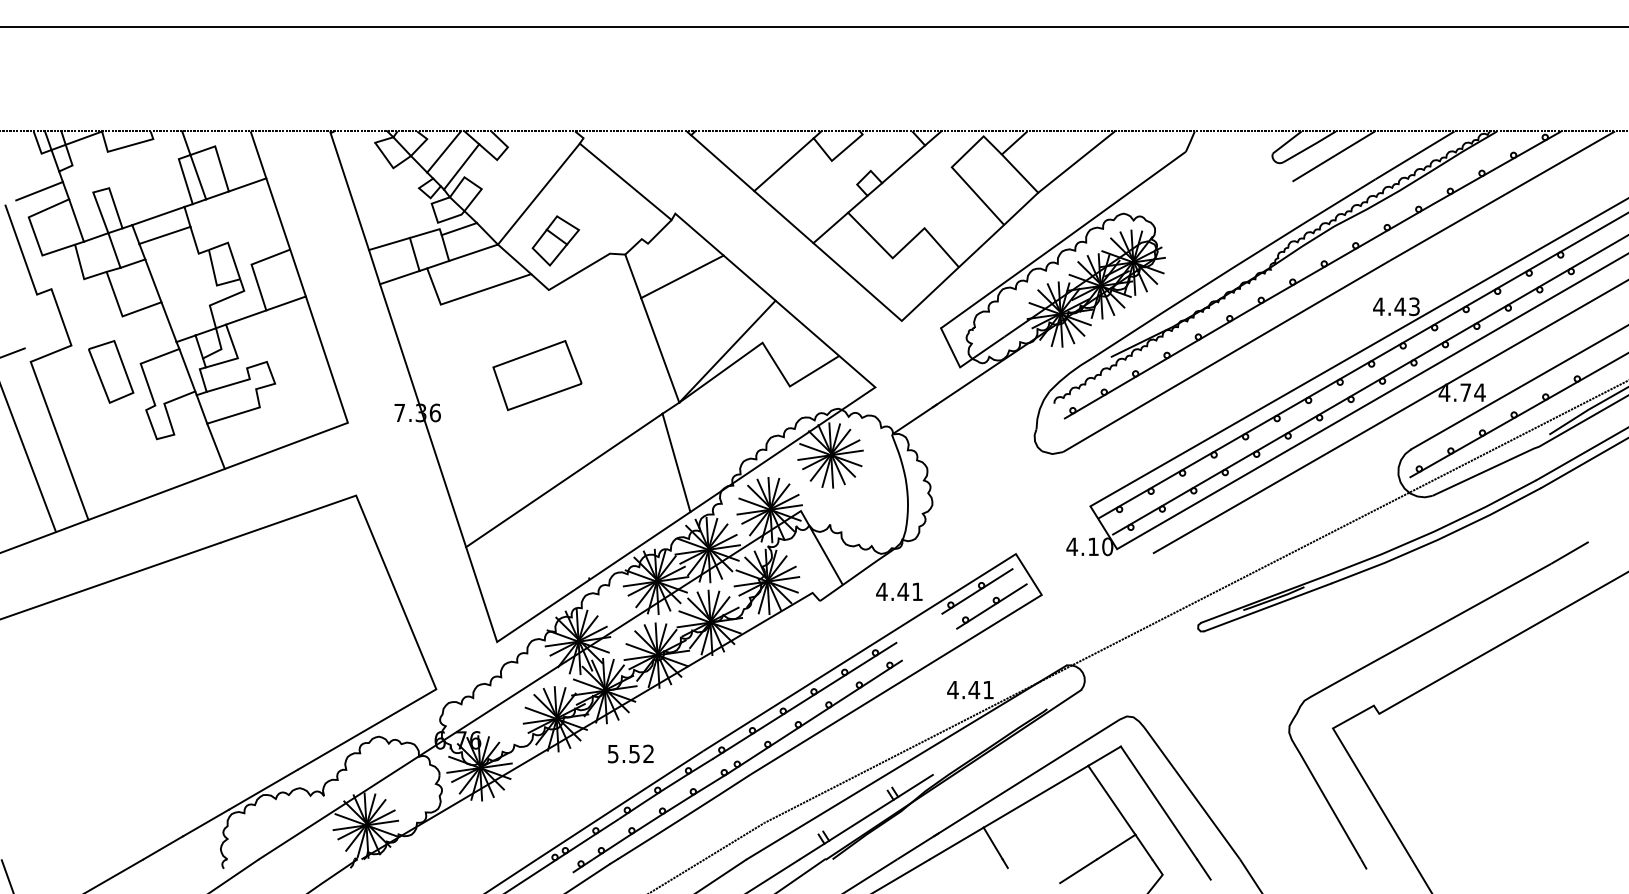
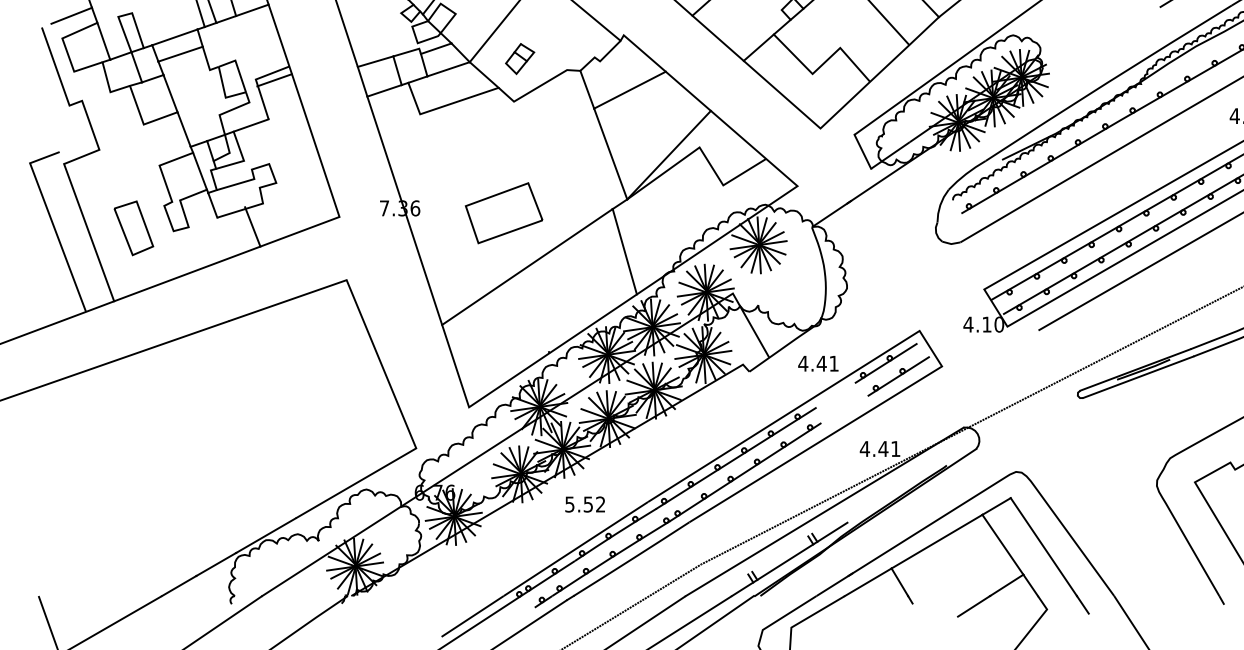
part: (555, 240) -> (519, 58), size x0.7
line: (285, 303) -> (274, 80), moved
part: (111, 371) -> (134, 227), moved
part: (537, 375) -> (504, 213), moved
line: (215, 445) -> (252, 226), moved

